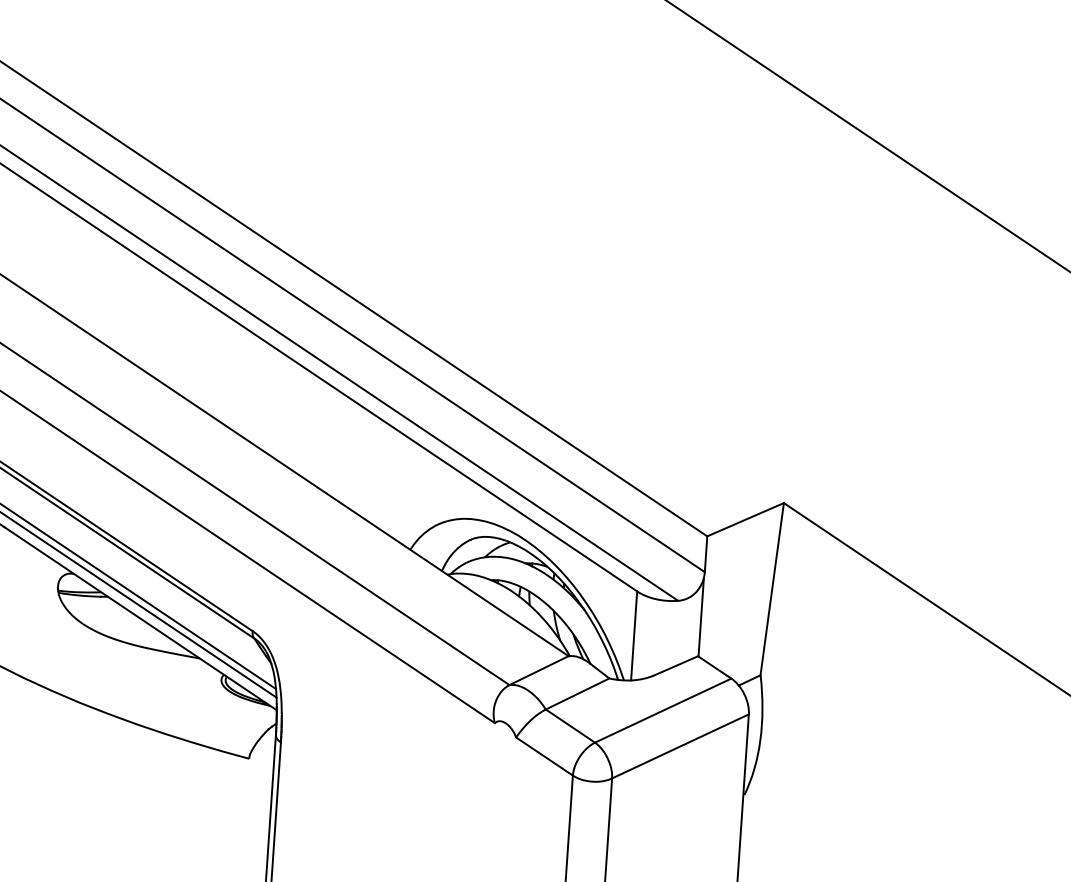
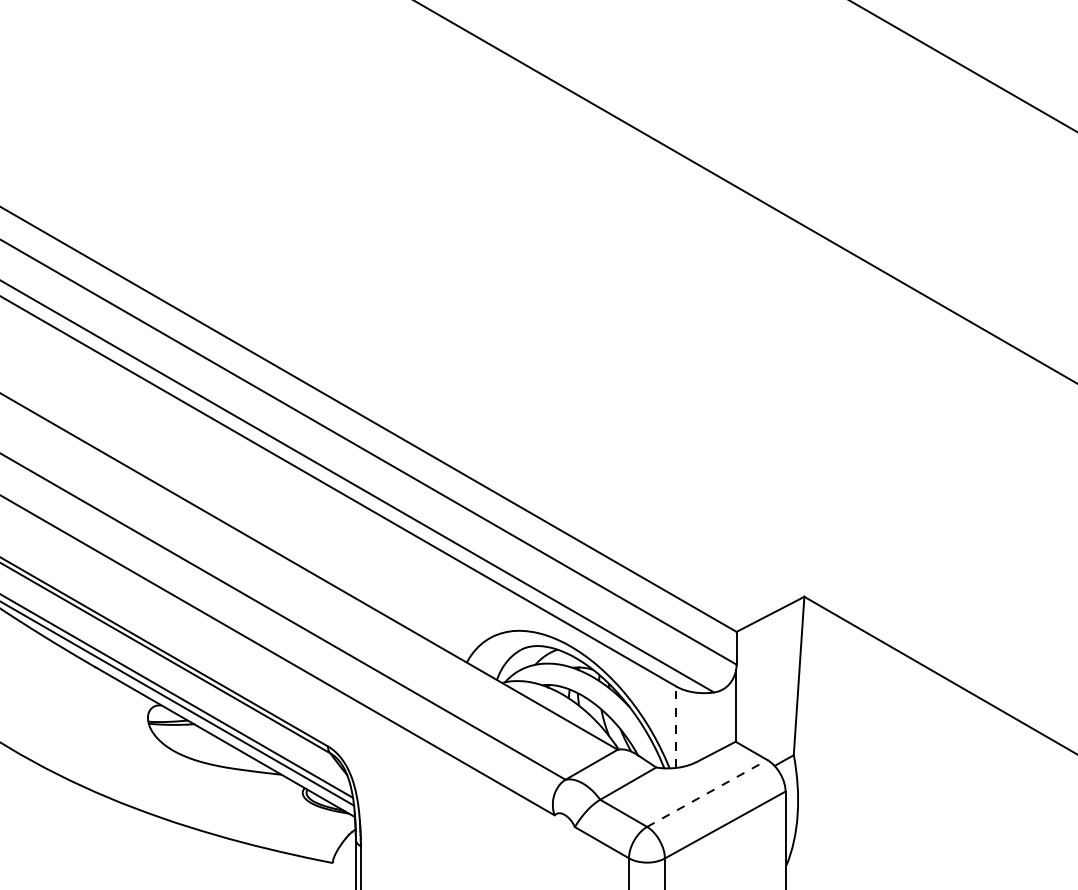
line: (634, 636) -> (676, 727), solid -> dashed
line: (663, 710) -> (707, 793), solid -> dashed

